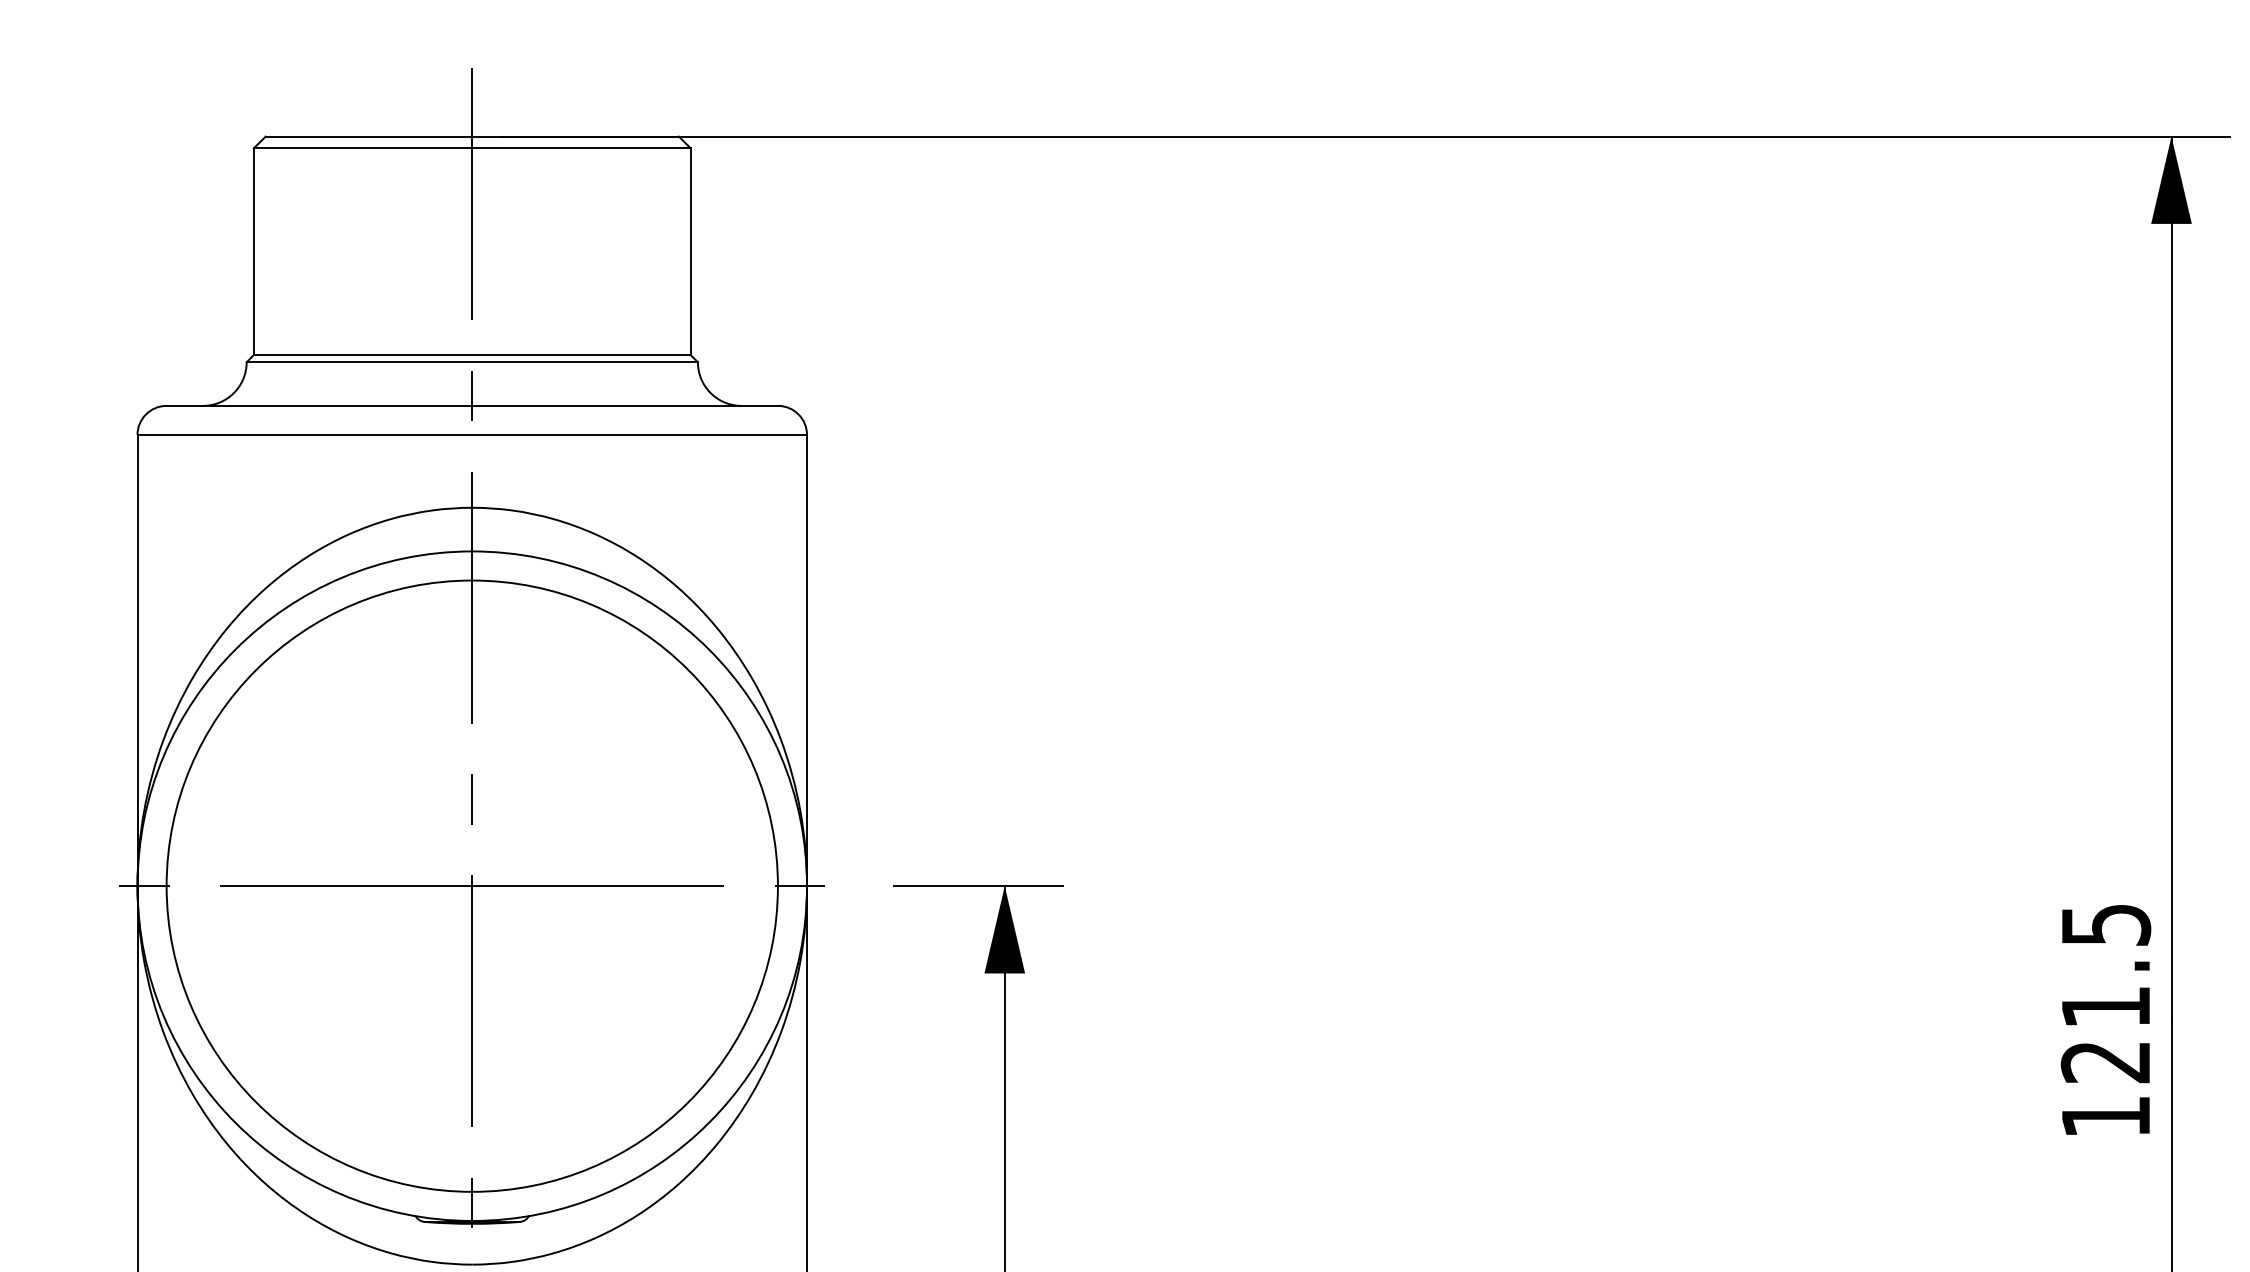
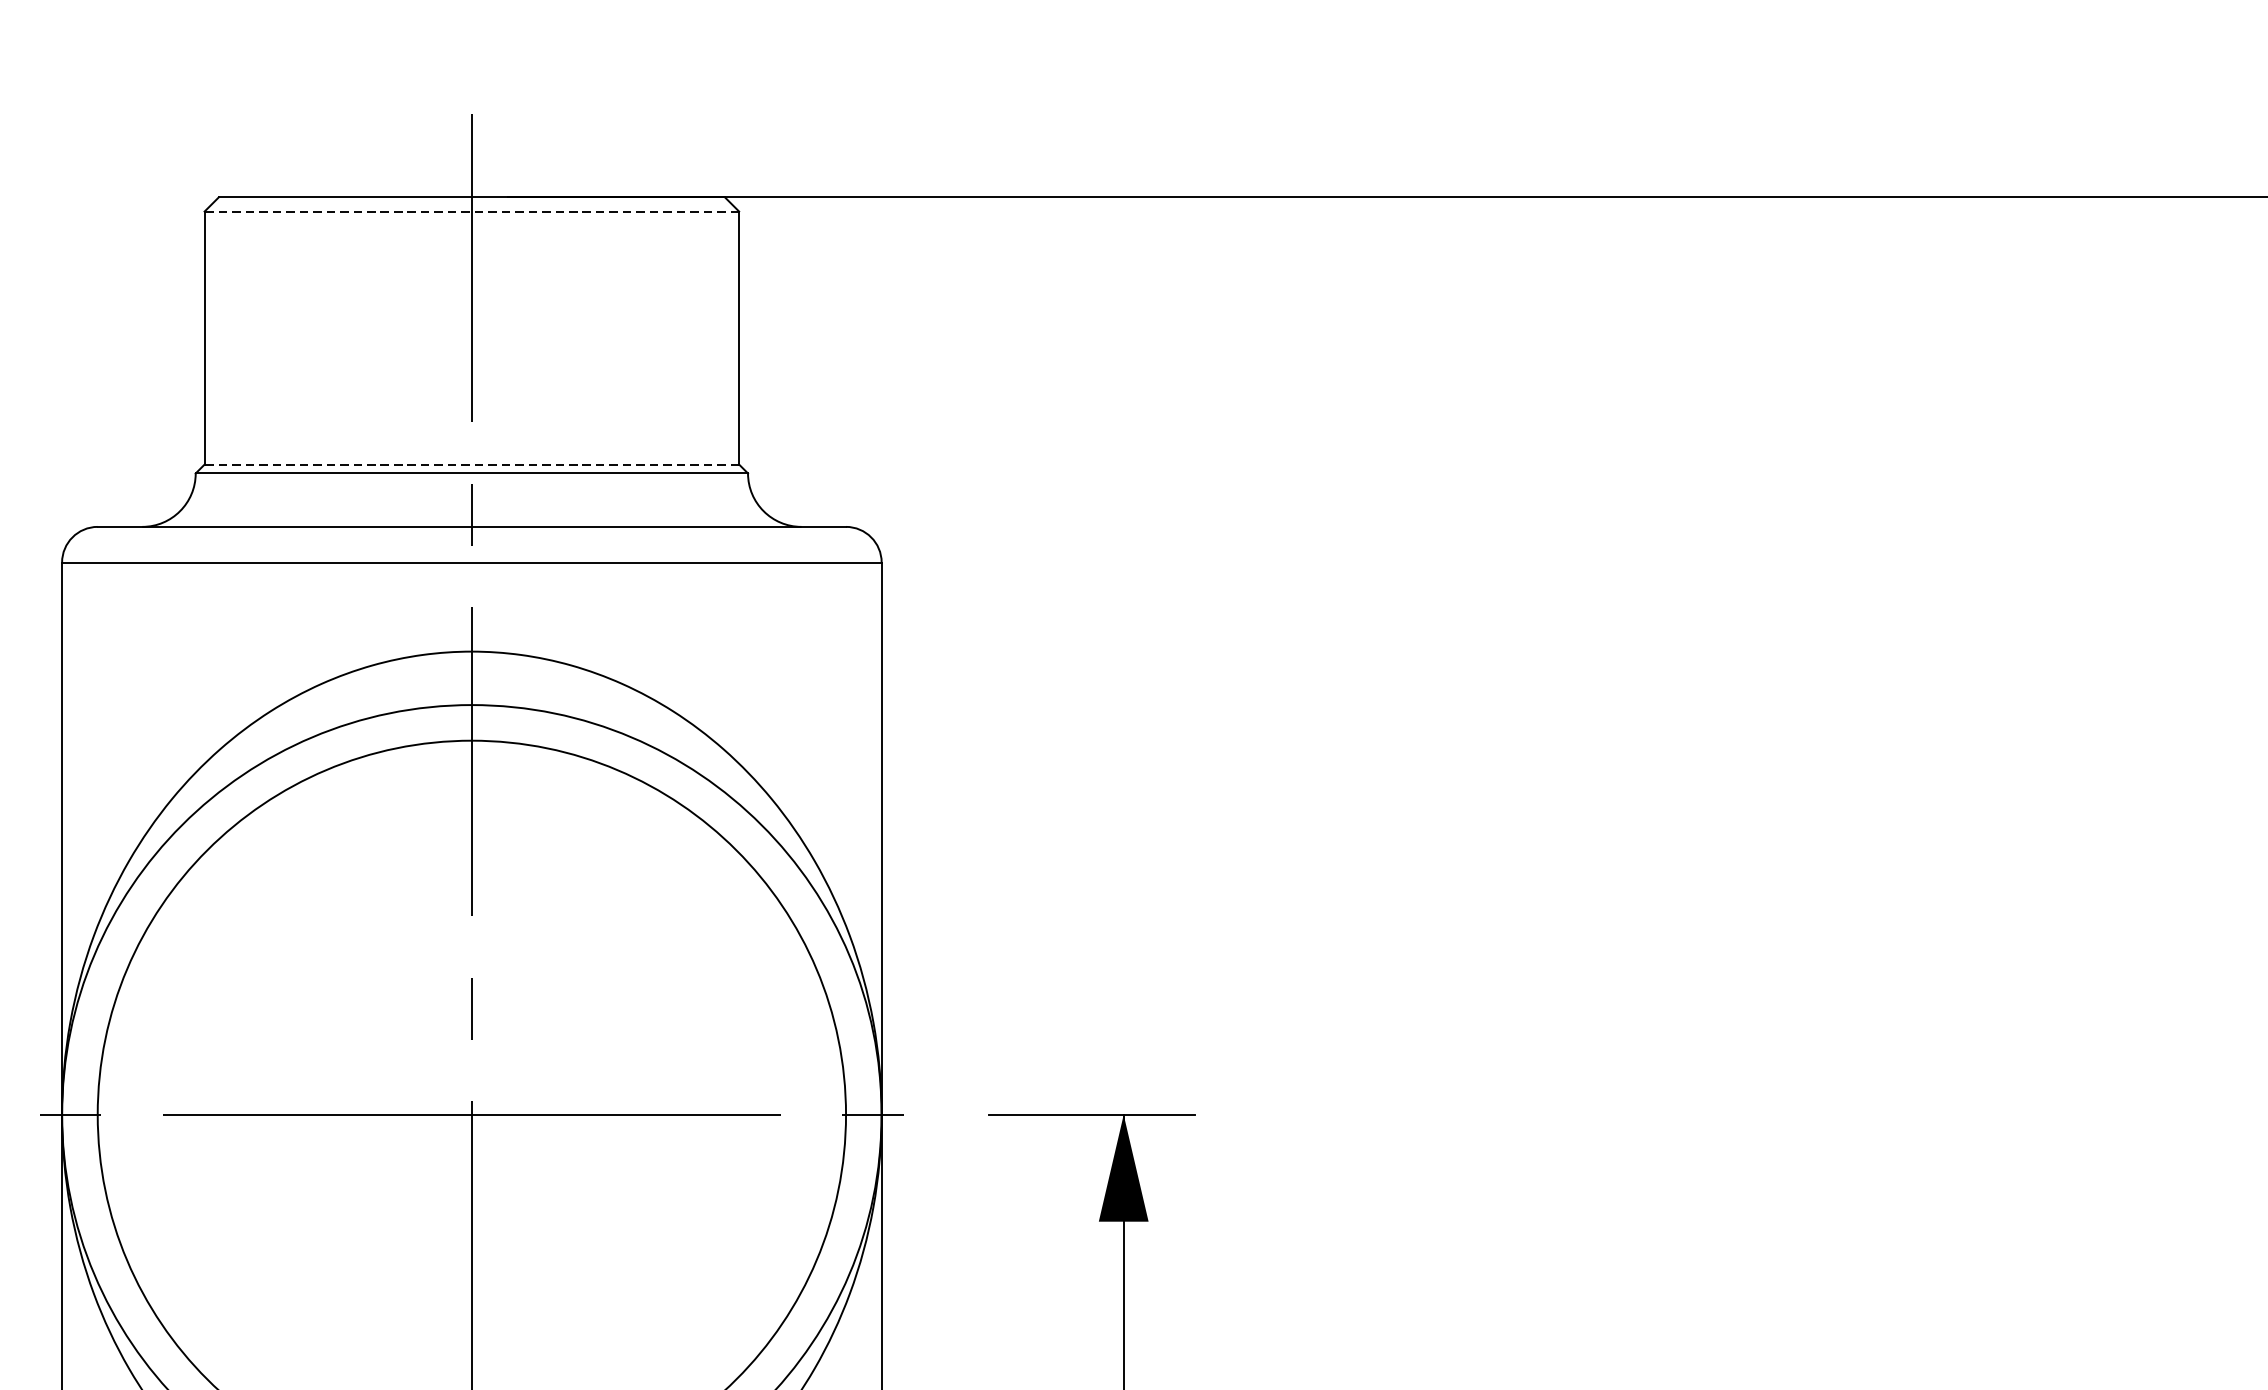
line: (471, 148) -> (470, 211), solid -> dashed
line: (471, 354) -> (470, 464), solid -> dashed

